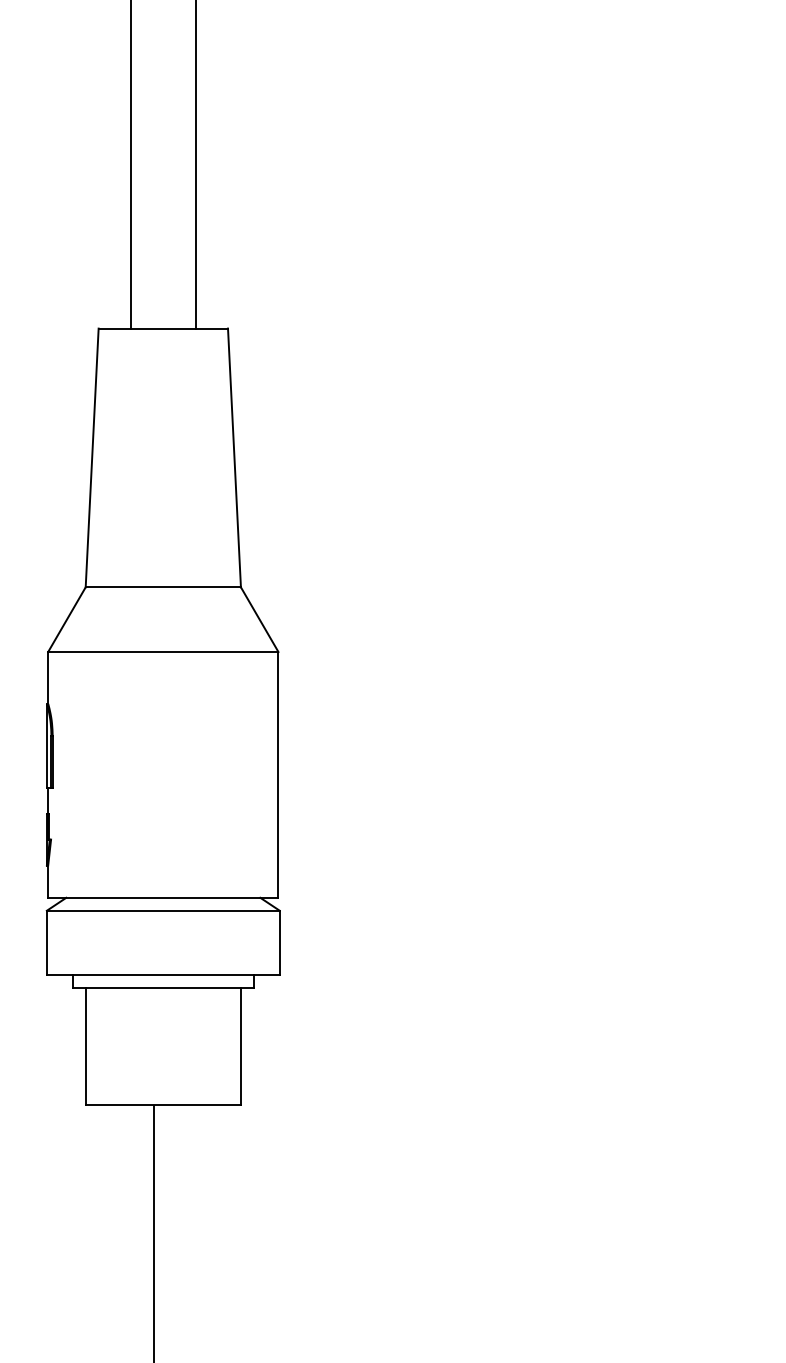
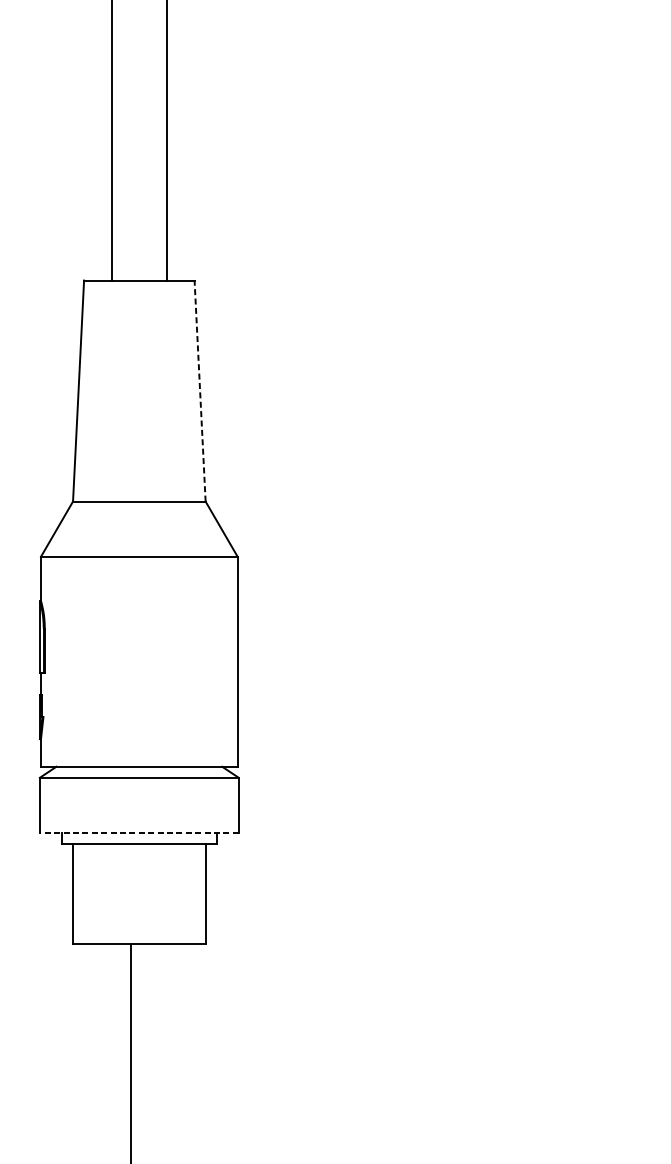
line: (234, 457) -> (200, 390), solid -> dashed
line: (162, 975) -> (138, 833), solid -> dashed

